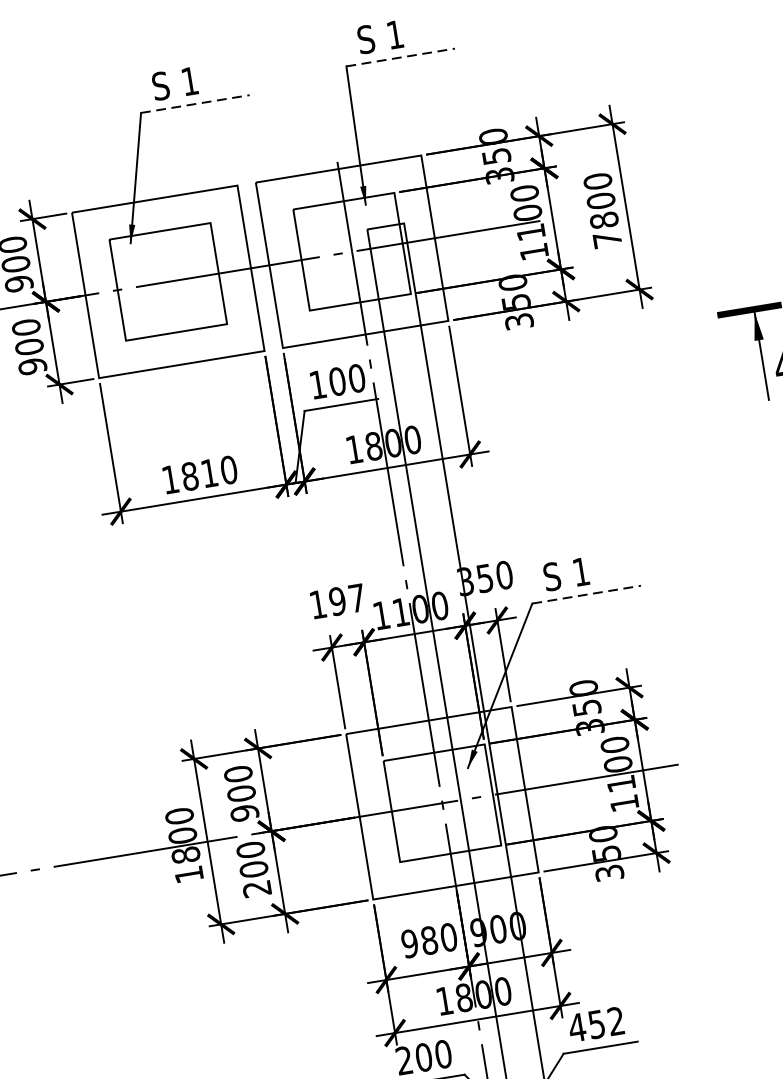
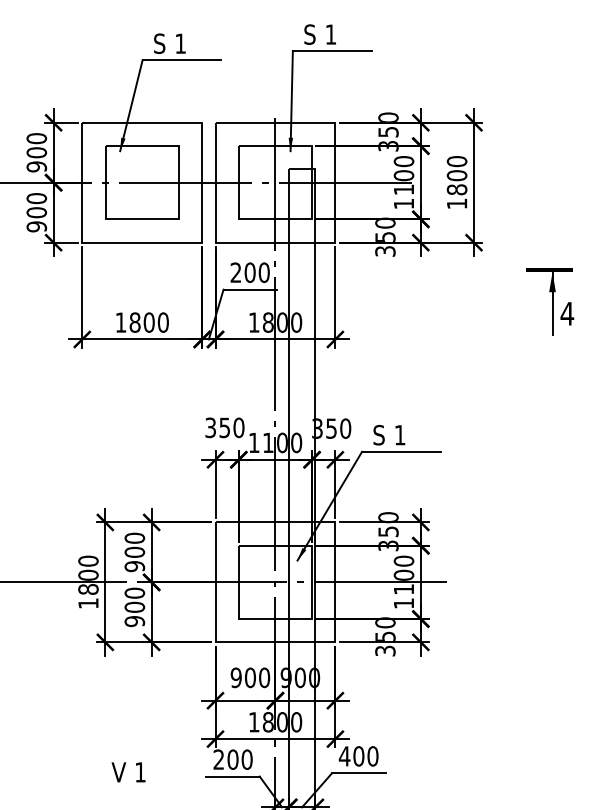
line: (401, 57) -> (332, 51), dashed -> solid
line: (196, 104) -> (182, 60), dashed -> solid
text: (607, 239) -> (457, 203), 7800 -> 1800
text: (317, 384) -> (235, 272), 100 -> 200
text: (208, 473) -> (148, 322), 1810 -> 1800
line: (586, 594) -> (401, 451), dashed -> solid
text: (337, 601) -> (224, 427), 197 -> 350
text: (256, 889) -> (134, 621), 200 -> 900
text: (429, 940) -> (250, 677), 980 -> 900
text: (605, 1023) -> (365, 756), 452 -> 400

